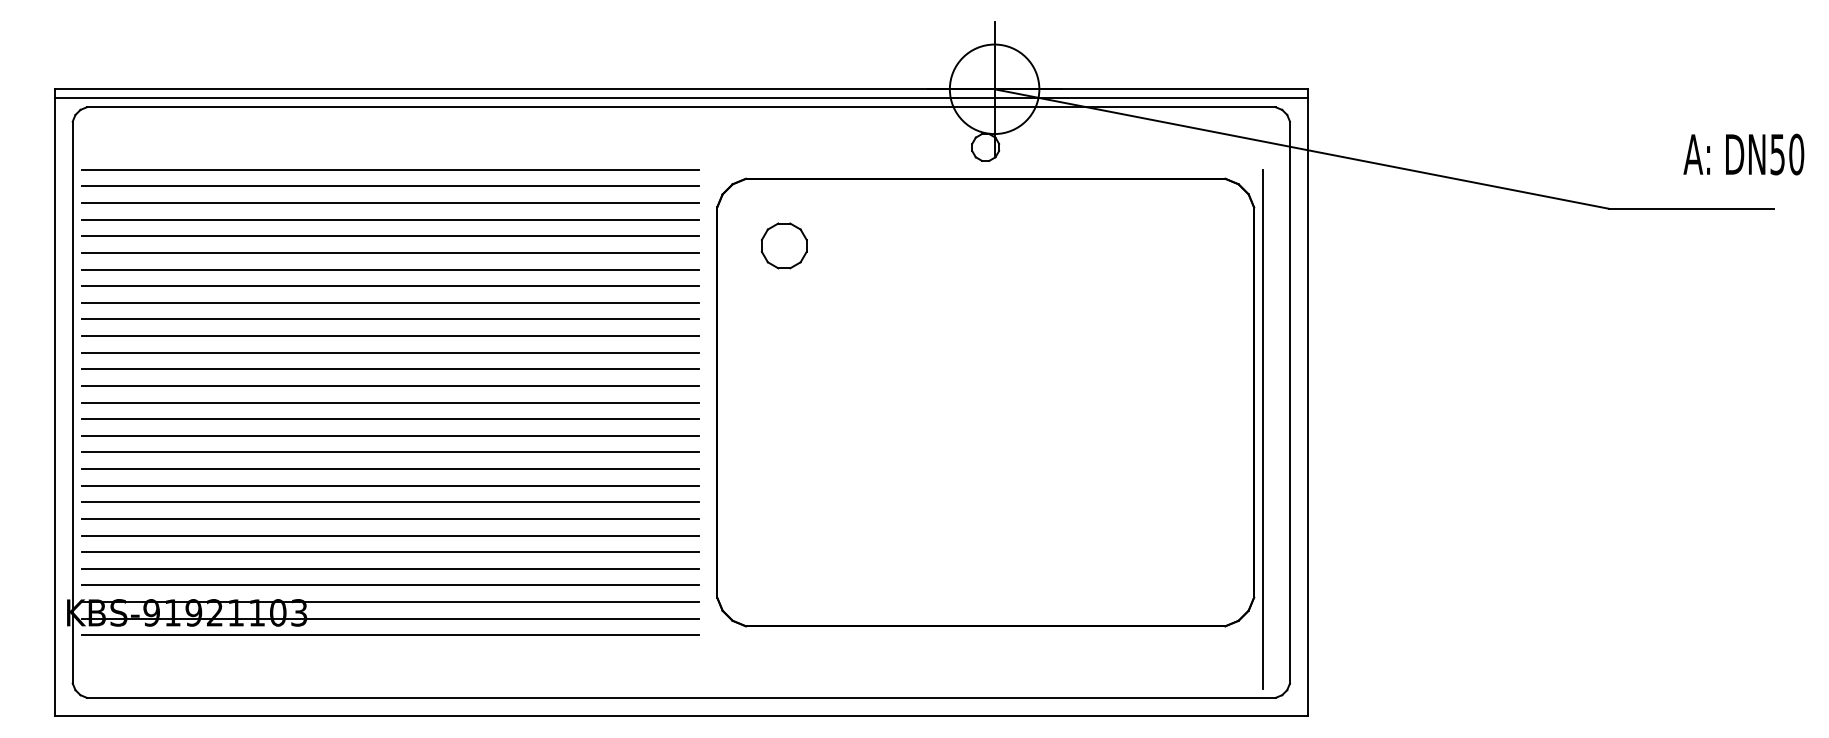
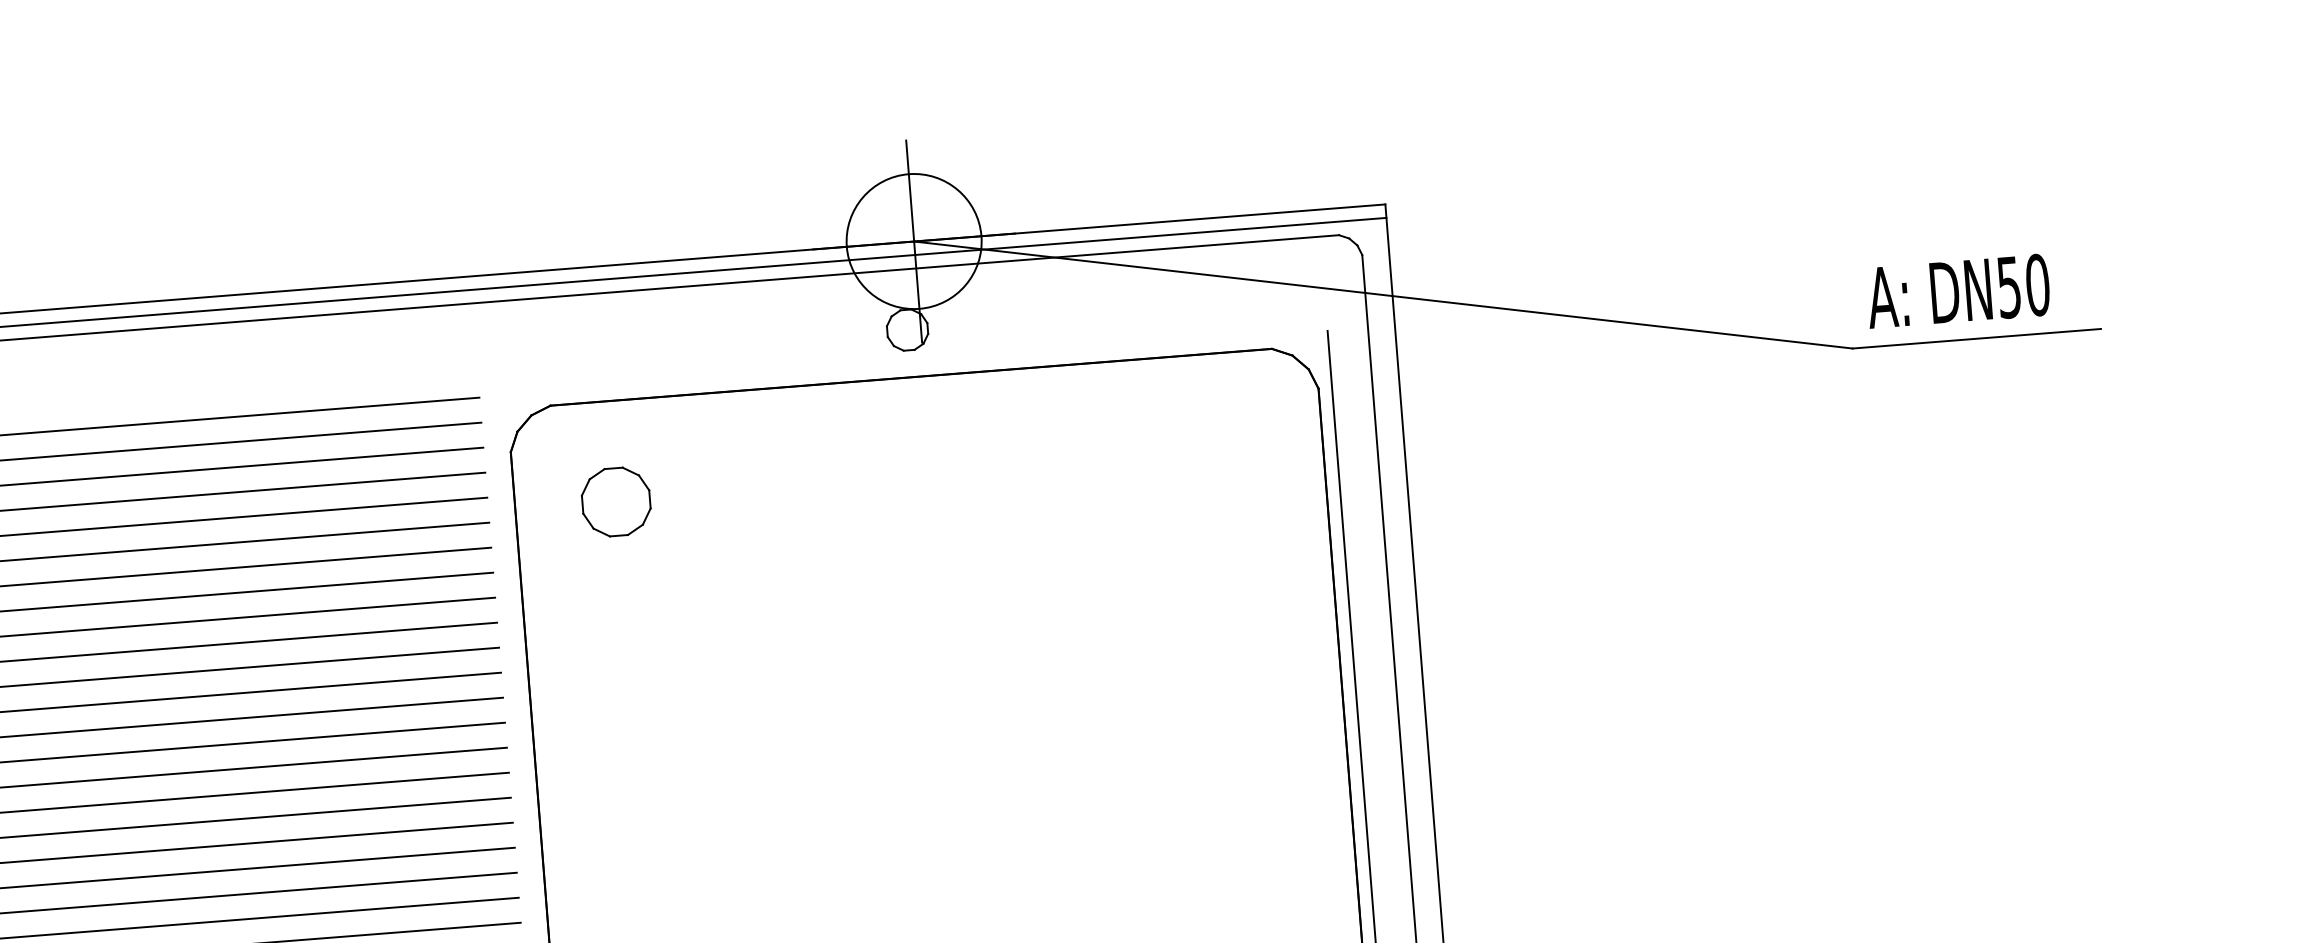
text: (1743, 154) -> (1957, 291), moved

